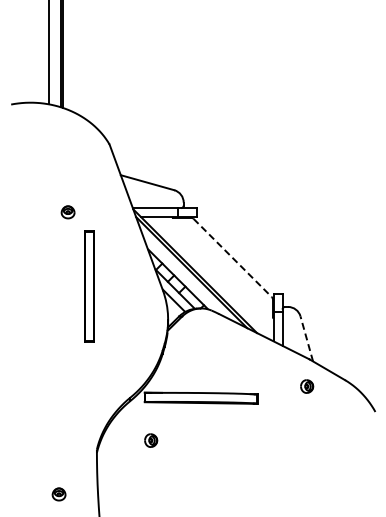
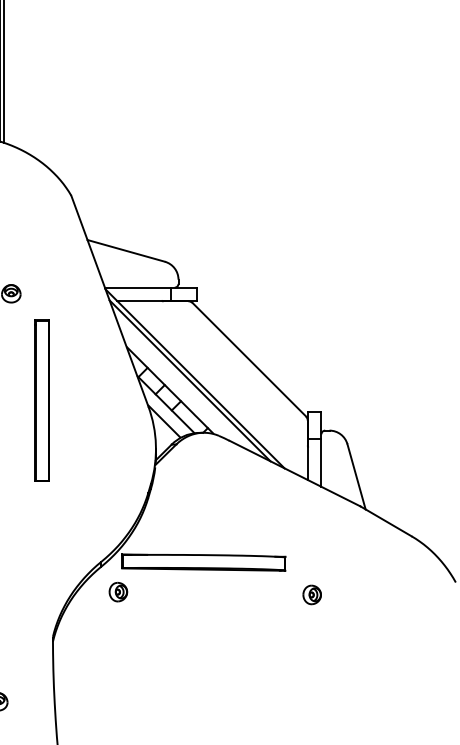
line: (233, 258) -> (250, 360), dashed -> solid
line: (306, 338) -> (356, 476), dashed -> solid
part: (307, 386) -> (312, 594), moved
part: (151, 440) -> (118, 591), moved

